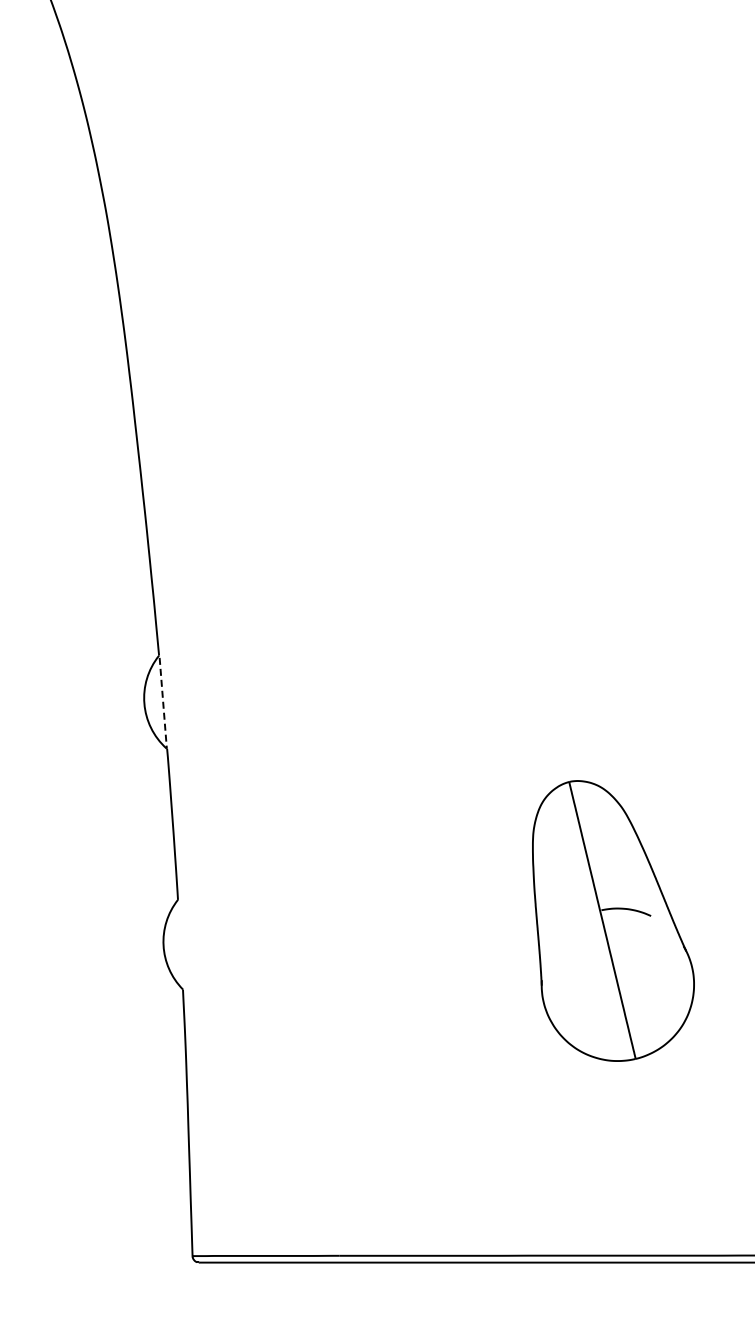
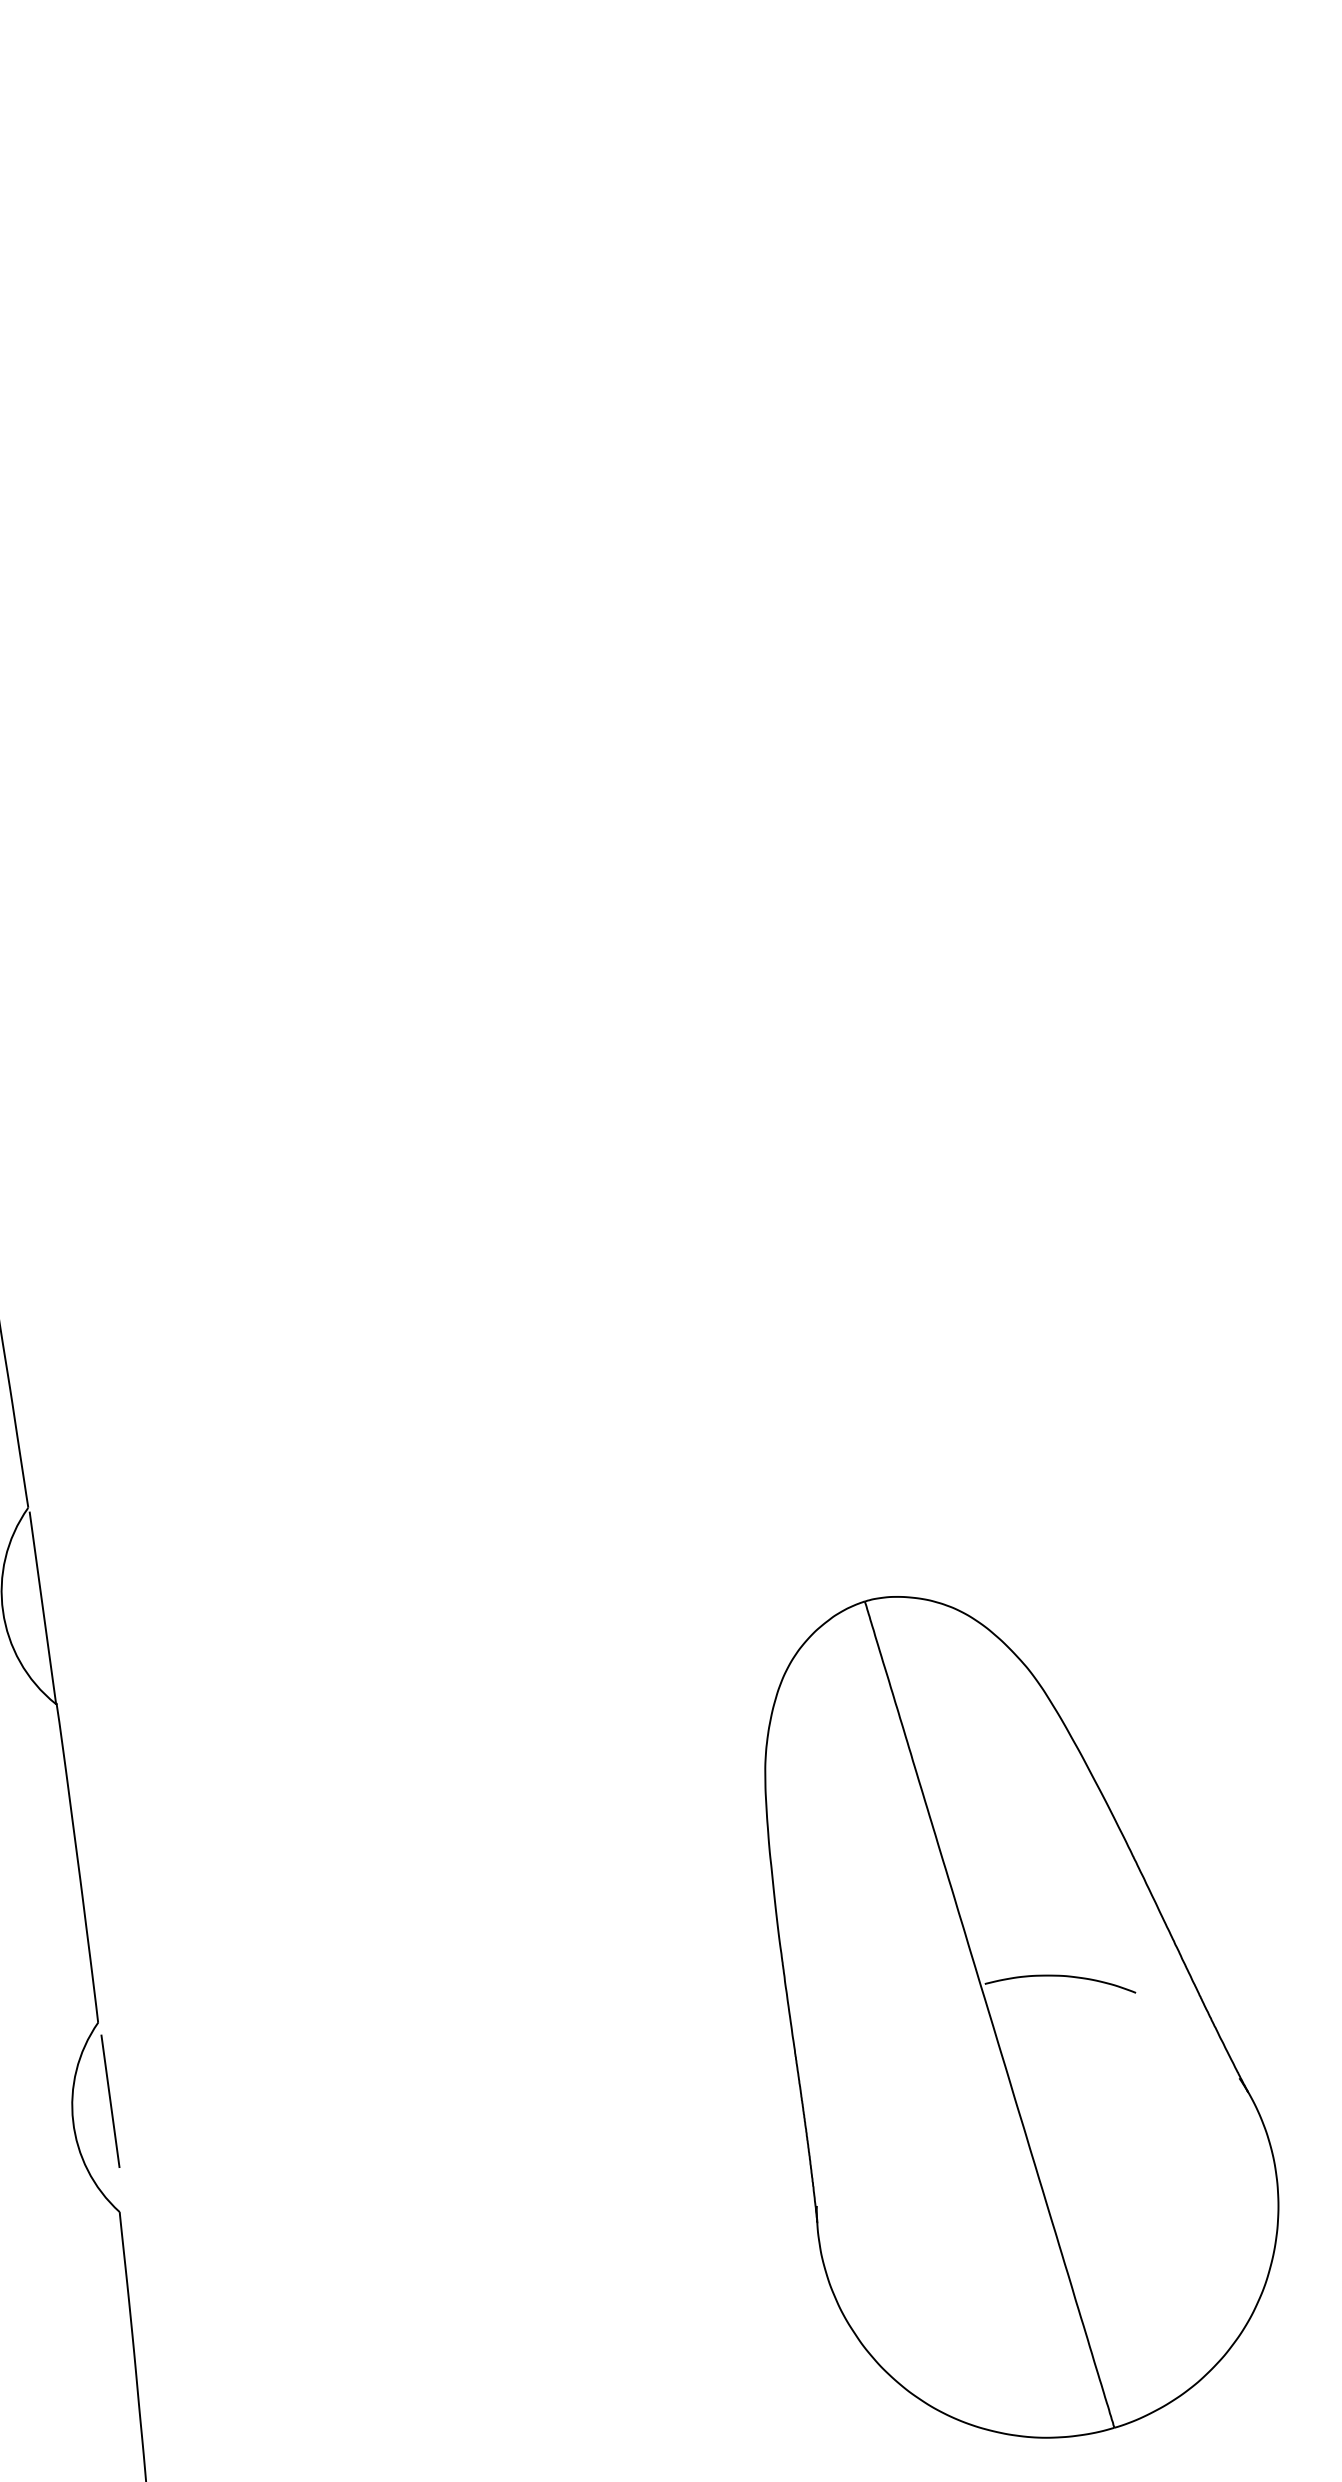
line: (163, 703) -> (43, 1608), dashed -> solid
part: (613, 920) -> (1023, 2013), size x1.43
line: (181, 936) -> (110, 2099), added

